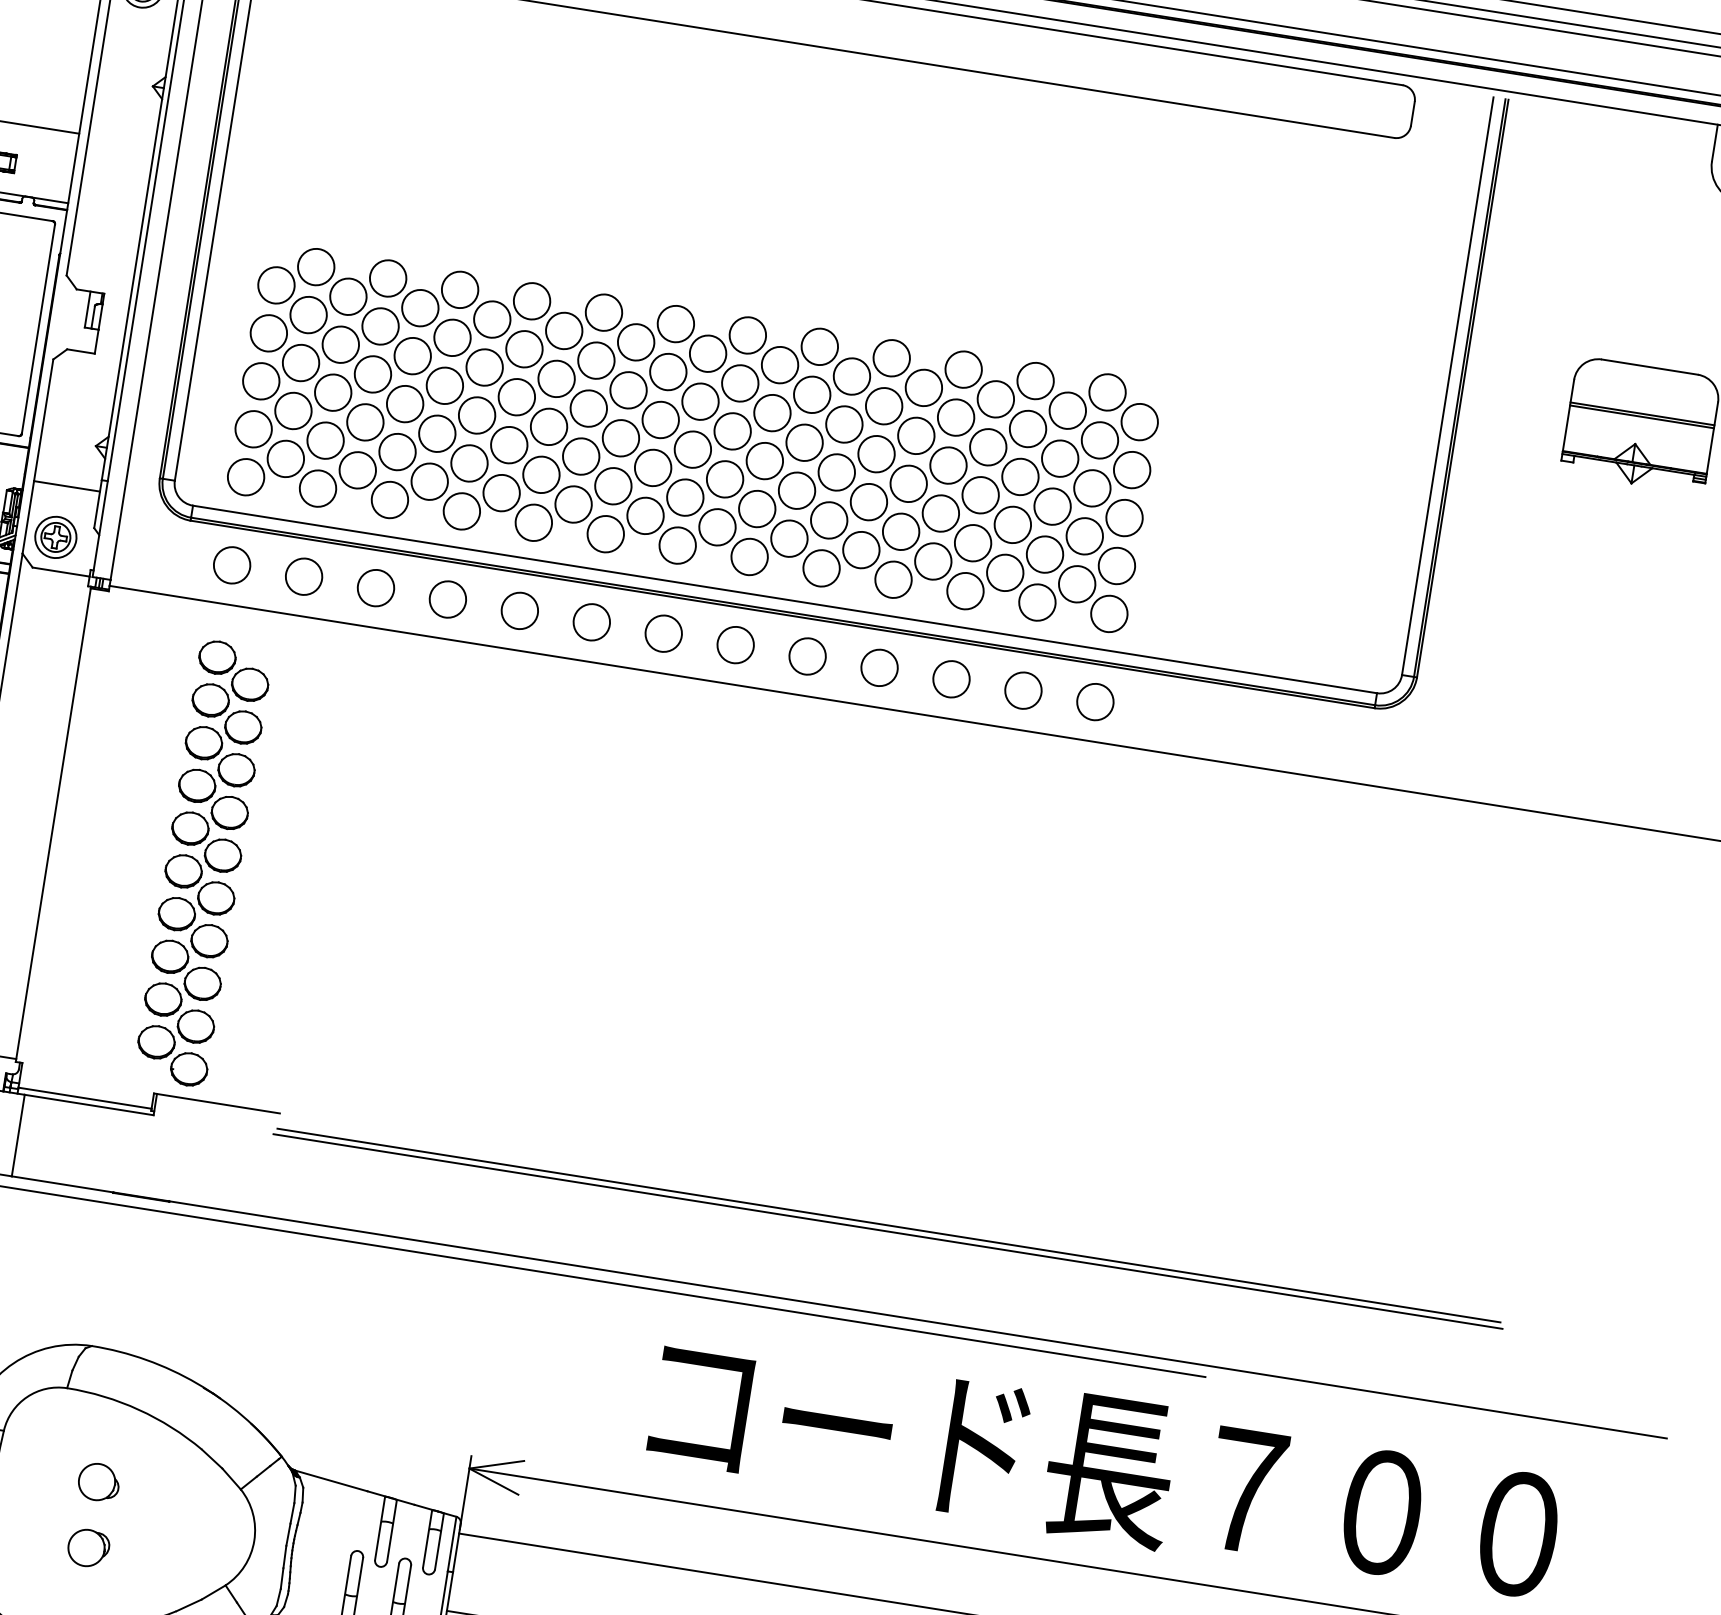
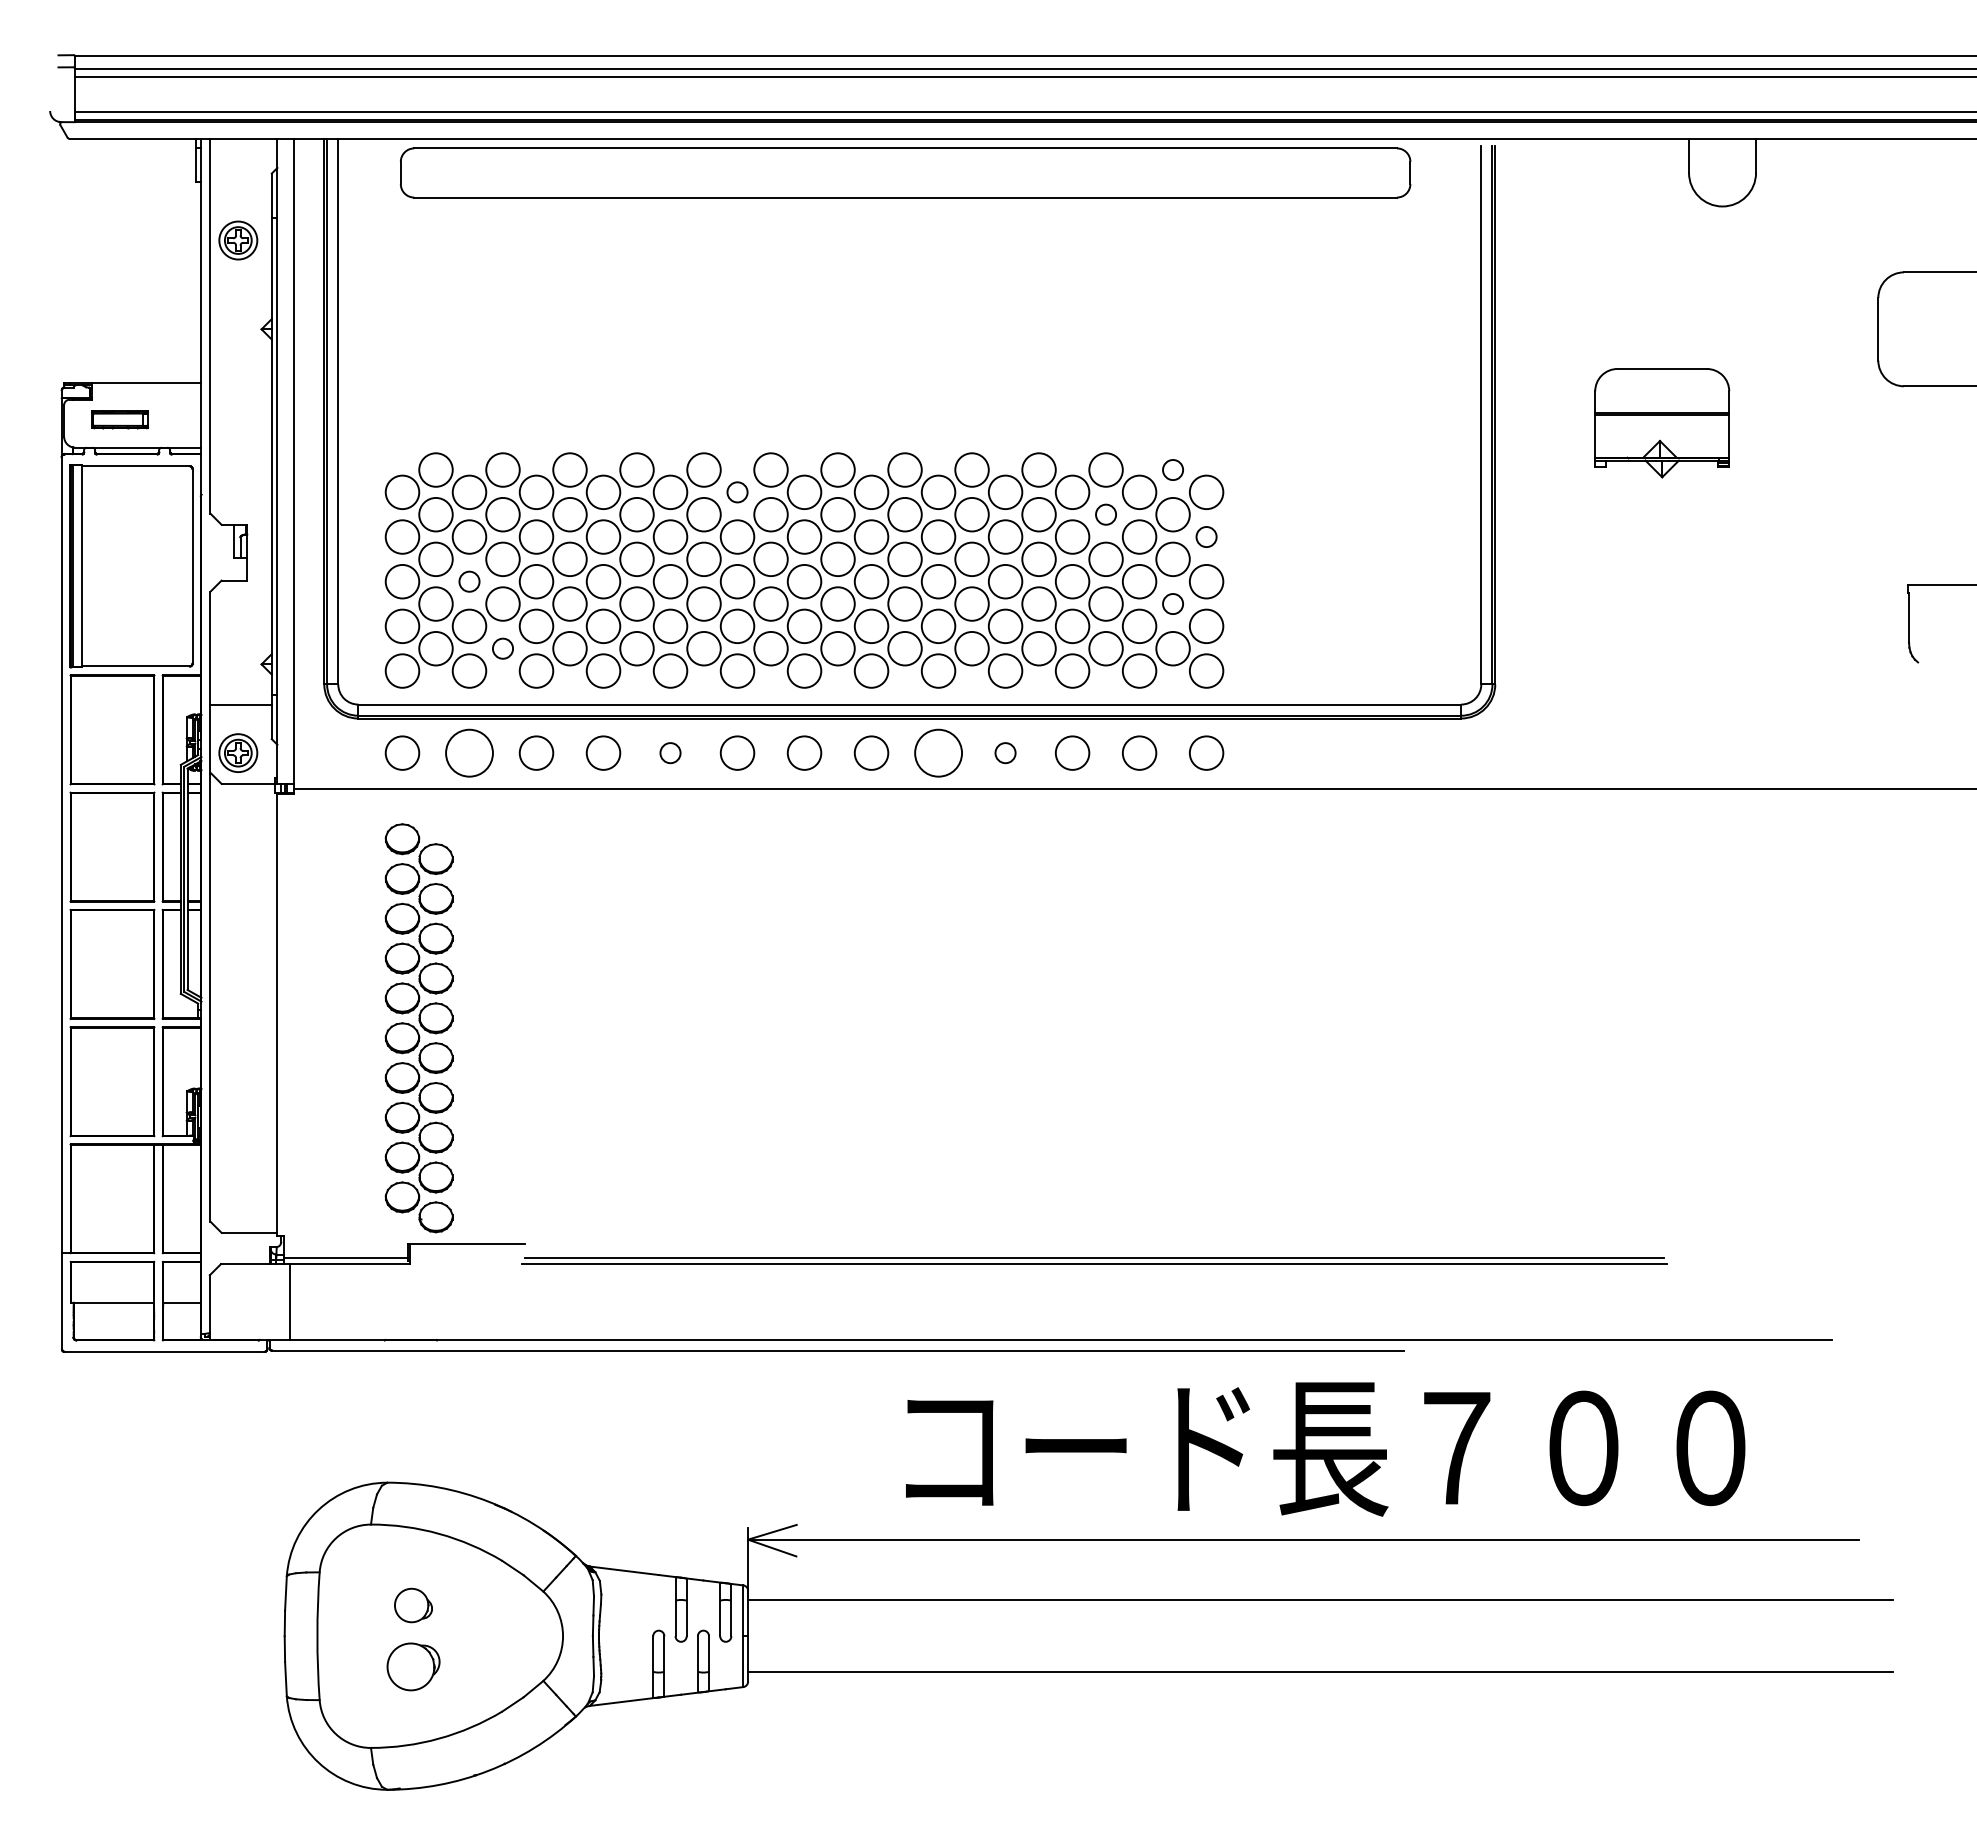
circle: (636, 342) -> (737, 492), size x0.6
circle: (1107, 391) -> (1172, 469), size x0.6
circle: (333, 392) -> (469, 581), size x0.6
circle: (1027, 428) -> (1105, 514), size x0.6
circle: (1132, 469) -> (1206, 536), size x0.6
circle: (357, 470) -> (502, 648), size x0.6
circle: (1084, 535) -> (1172, 603), size x0.6
circle: (304, 576) -> (469, 752), size x1.4
circle: (519, 610) -> (670, 752), size x0.6
circle: (807, 655) -> (938, 752), size x1.4
circle: (879, 667) -> (1005, 752), size x0.6
part: (88, 1547) -> (413, 1666), size x1.4

